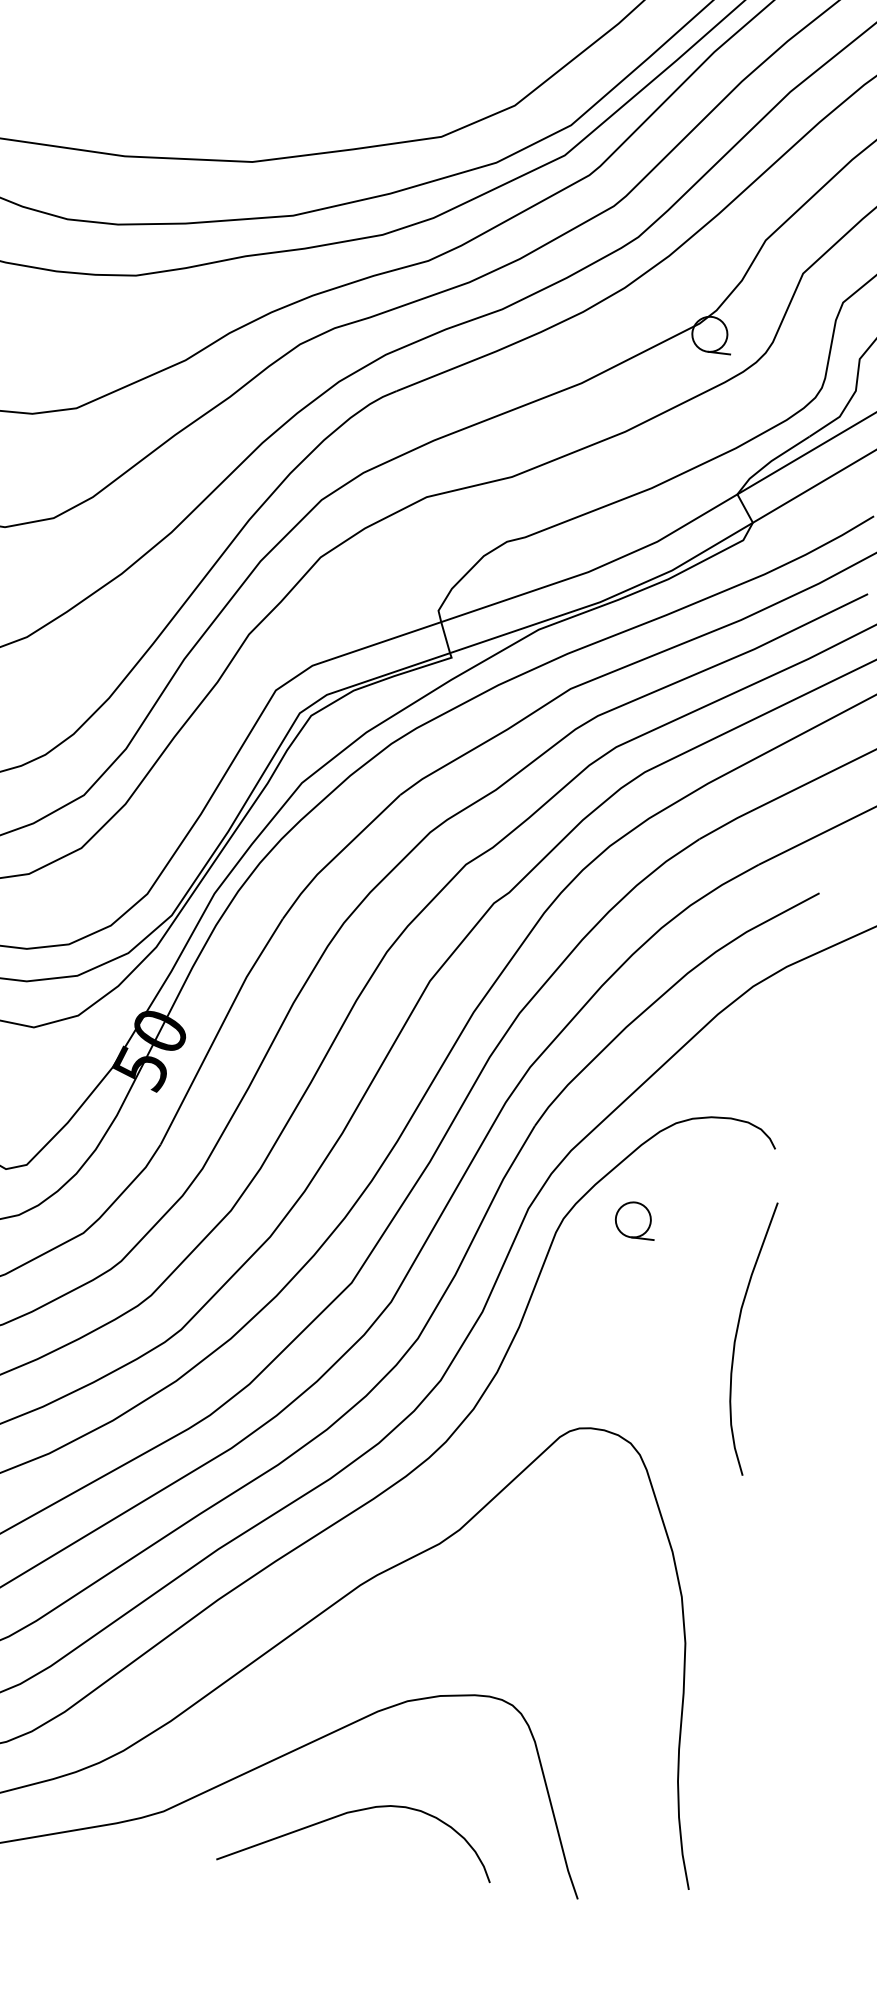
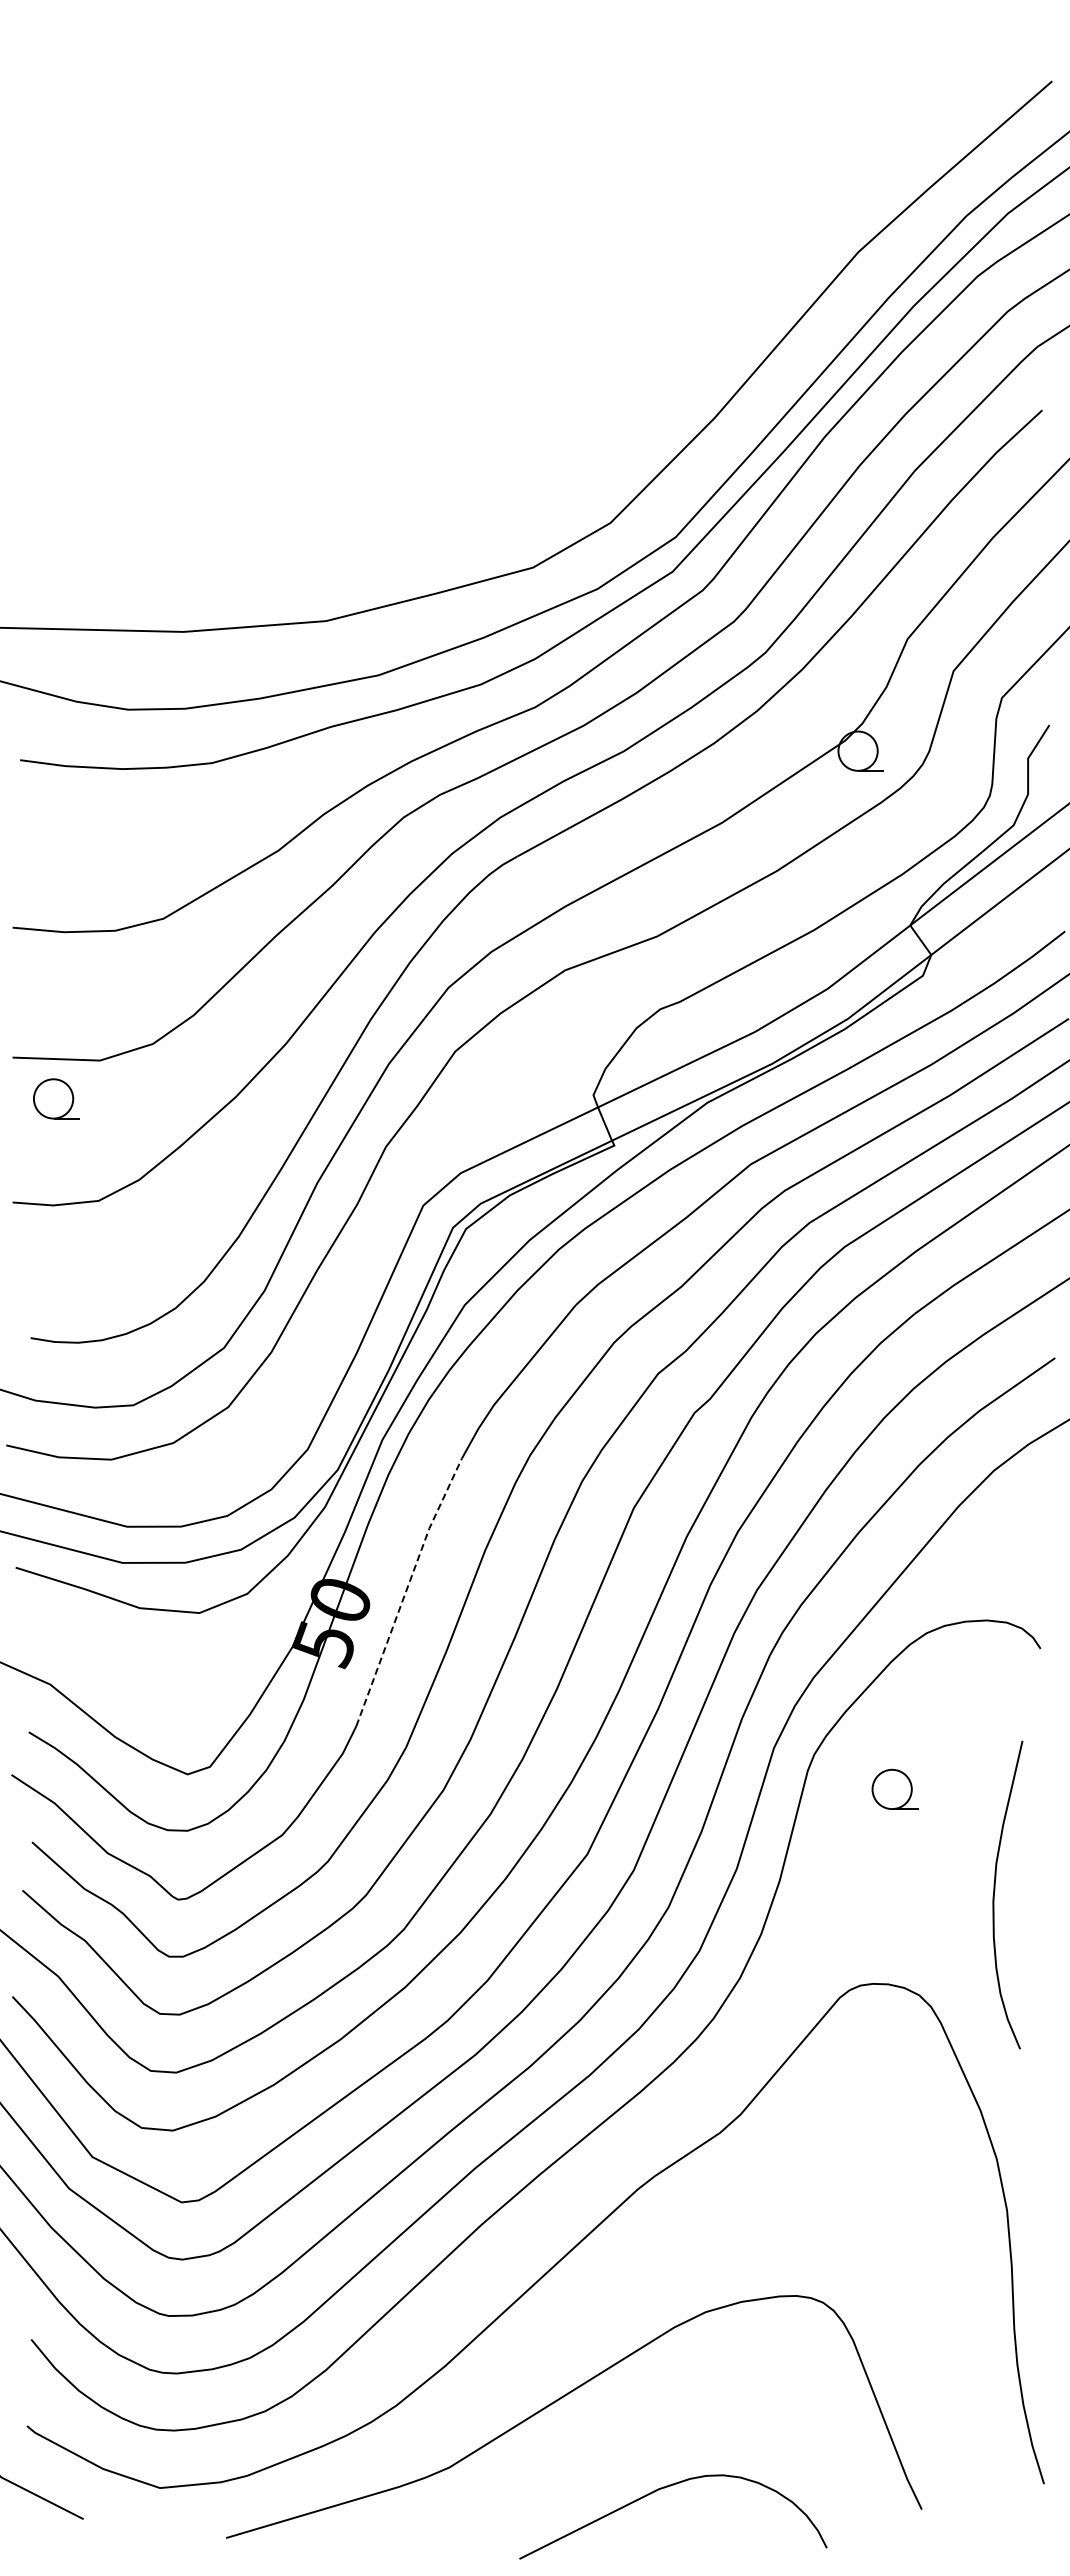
line: (219, 1029) -> (406, 1590), solid -> dashed
part: (635, 1219) -> (894, 1788), moved
curve: (737, 1333) -> (995, 1891), moved
curve: (352, 1812) -> (664, 2488), moved

